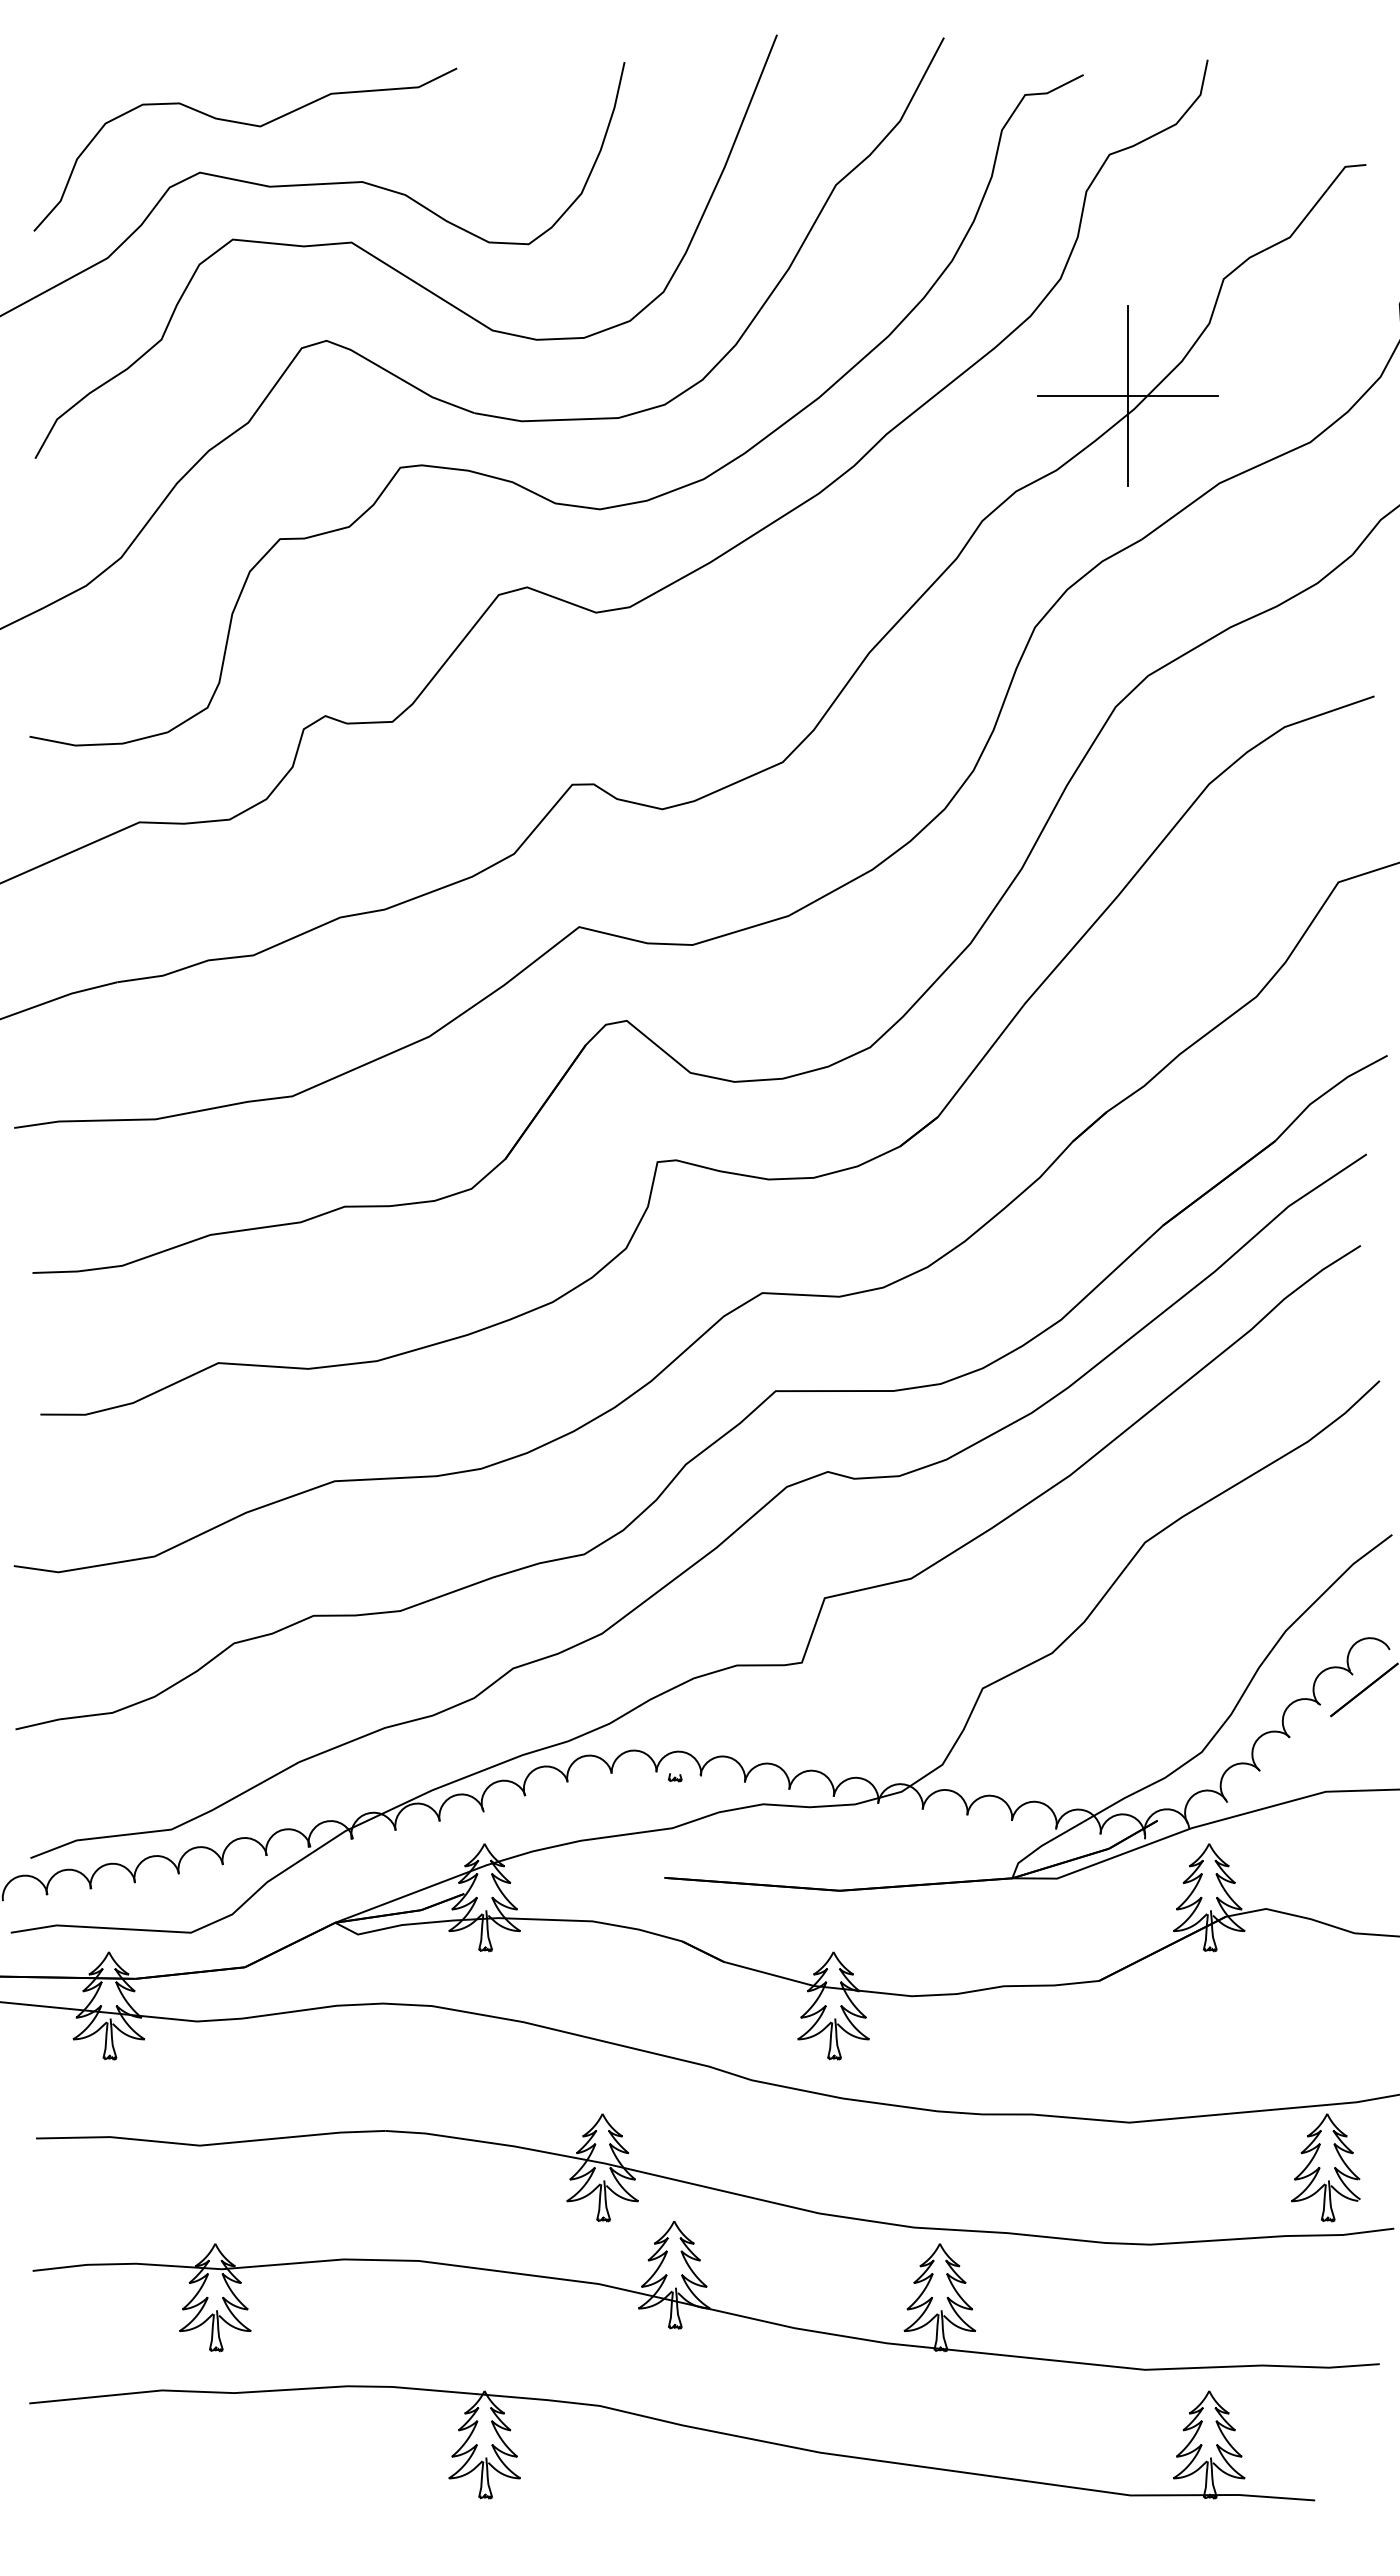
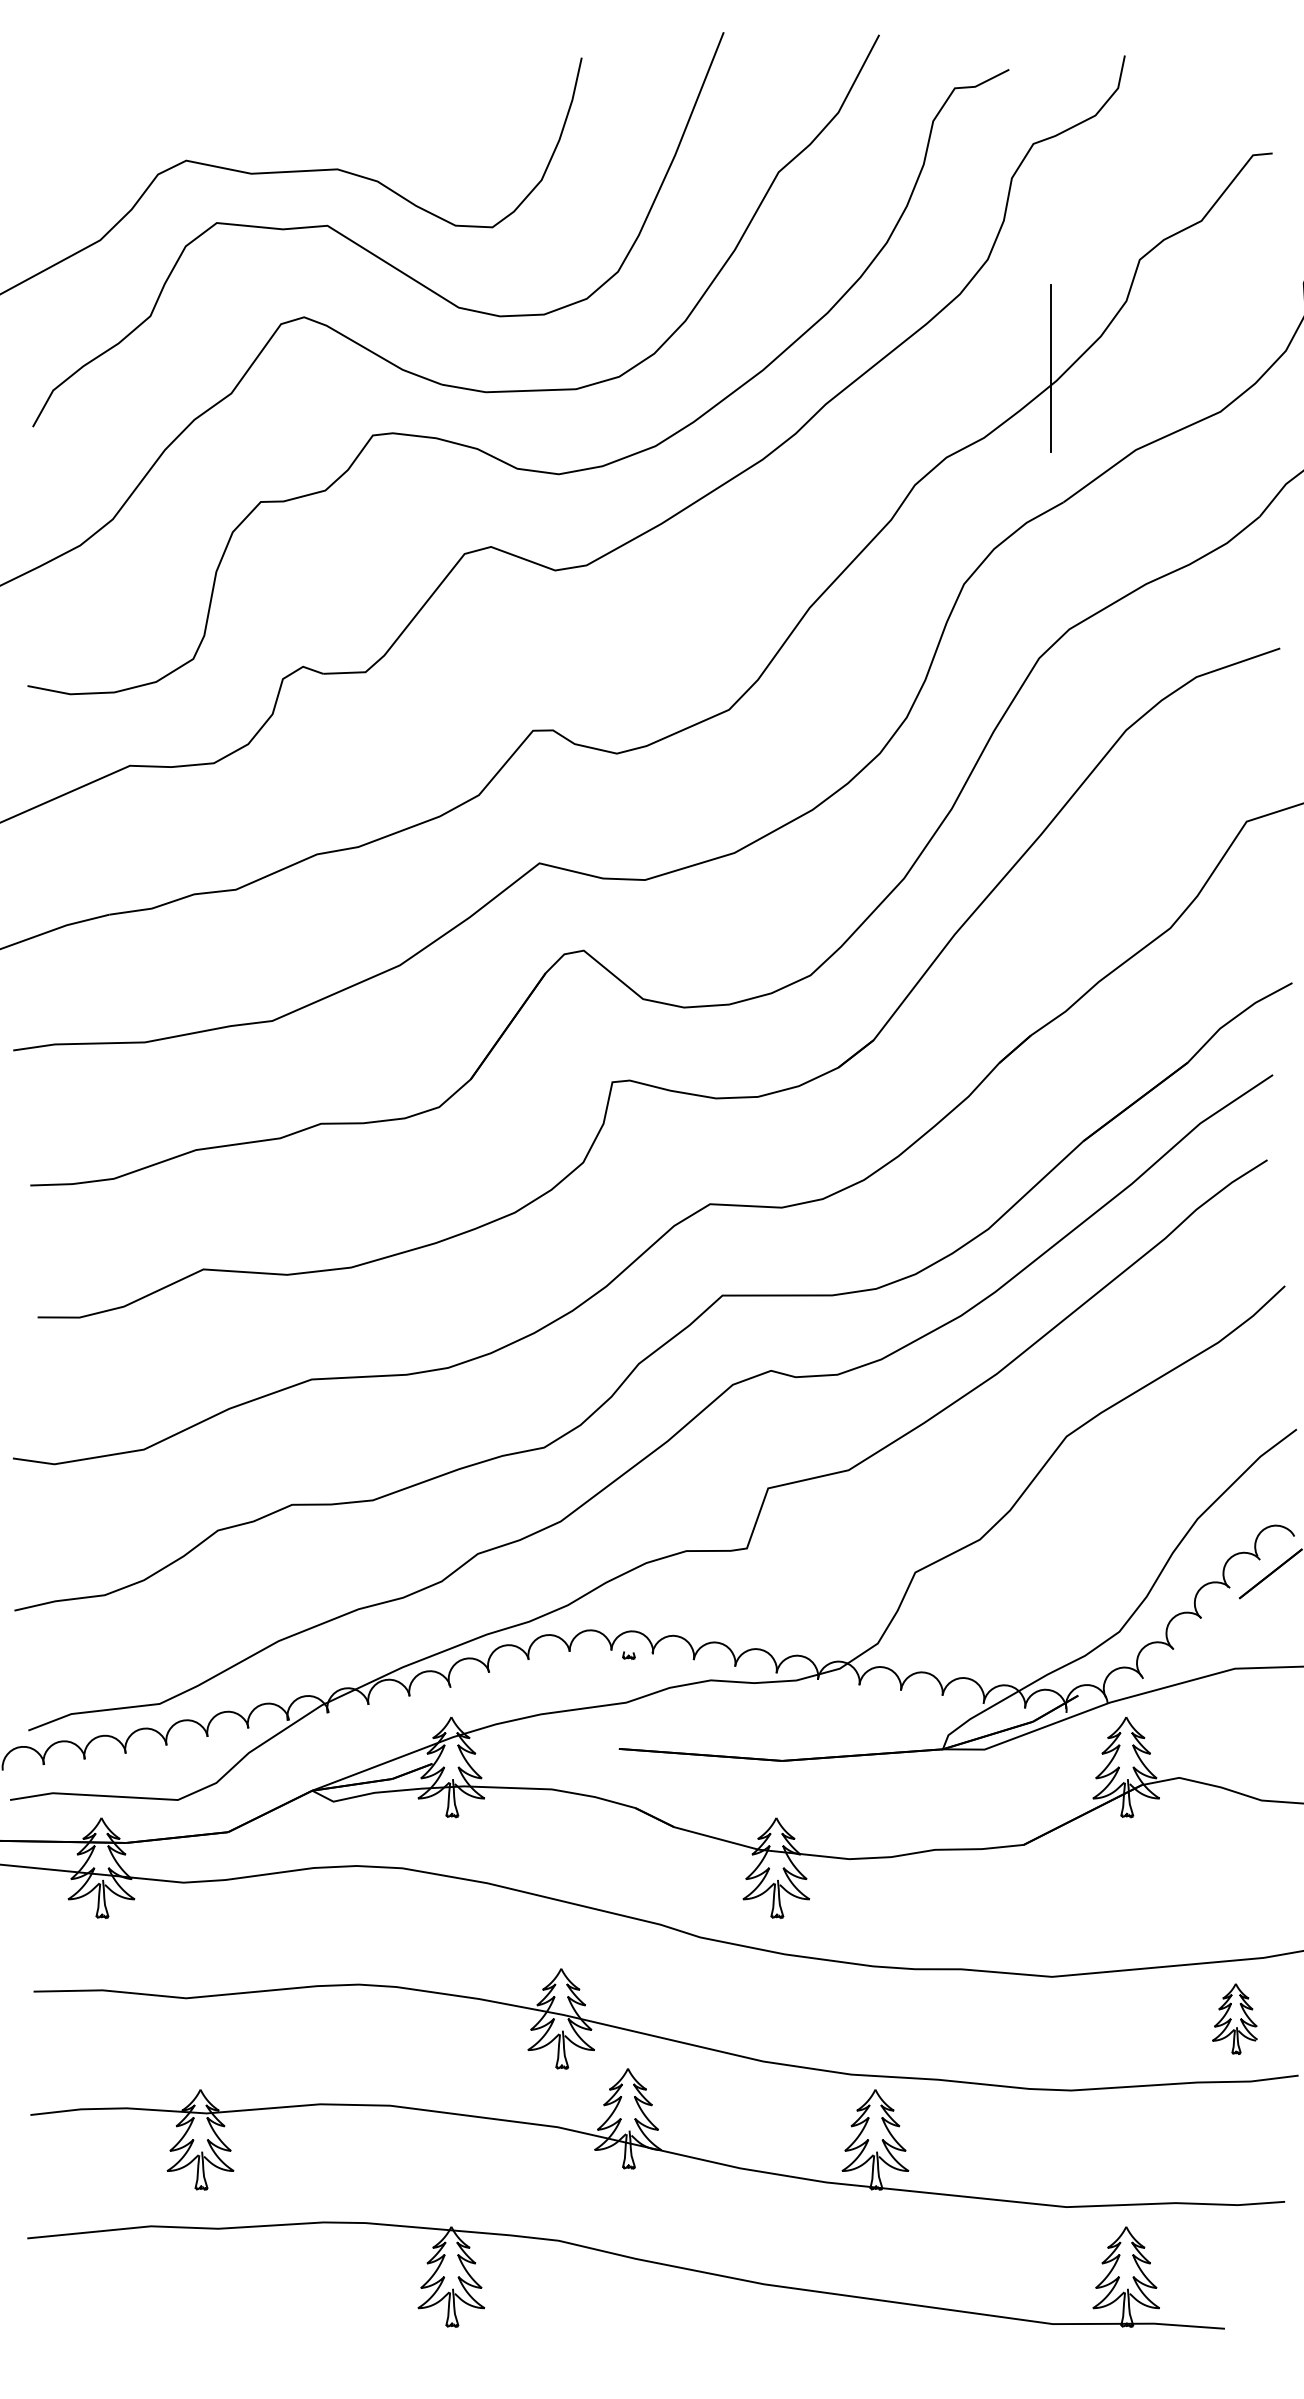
curve: (247, 125) -> (230, 116), removed
line: (1128, 395) -> (1051, 368), removed
part: (1325, 2167) -> (1234, 2018), size x0.7

